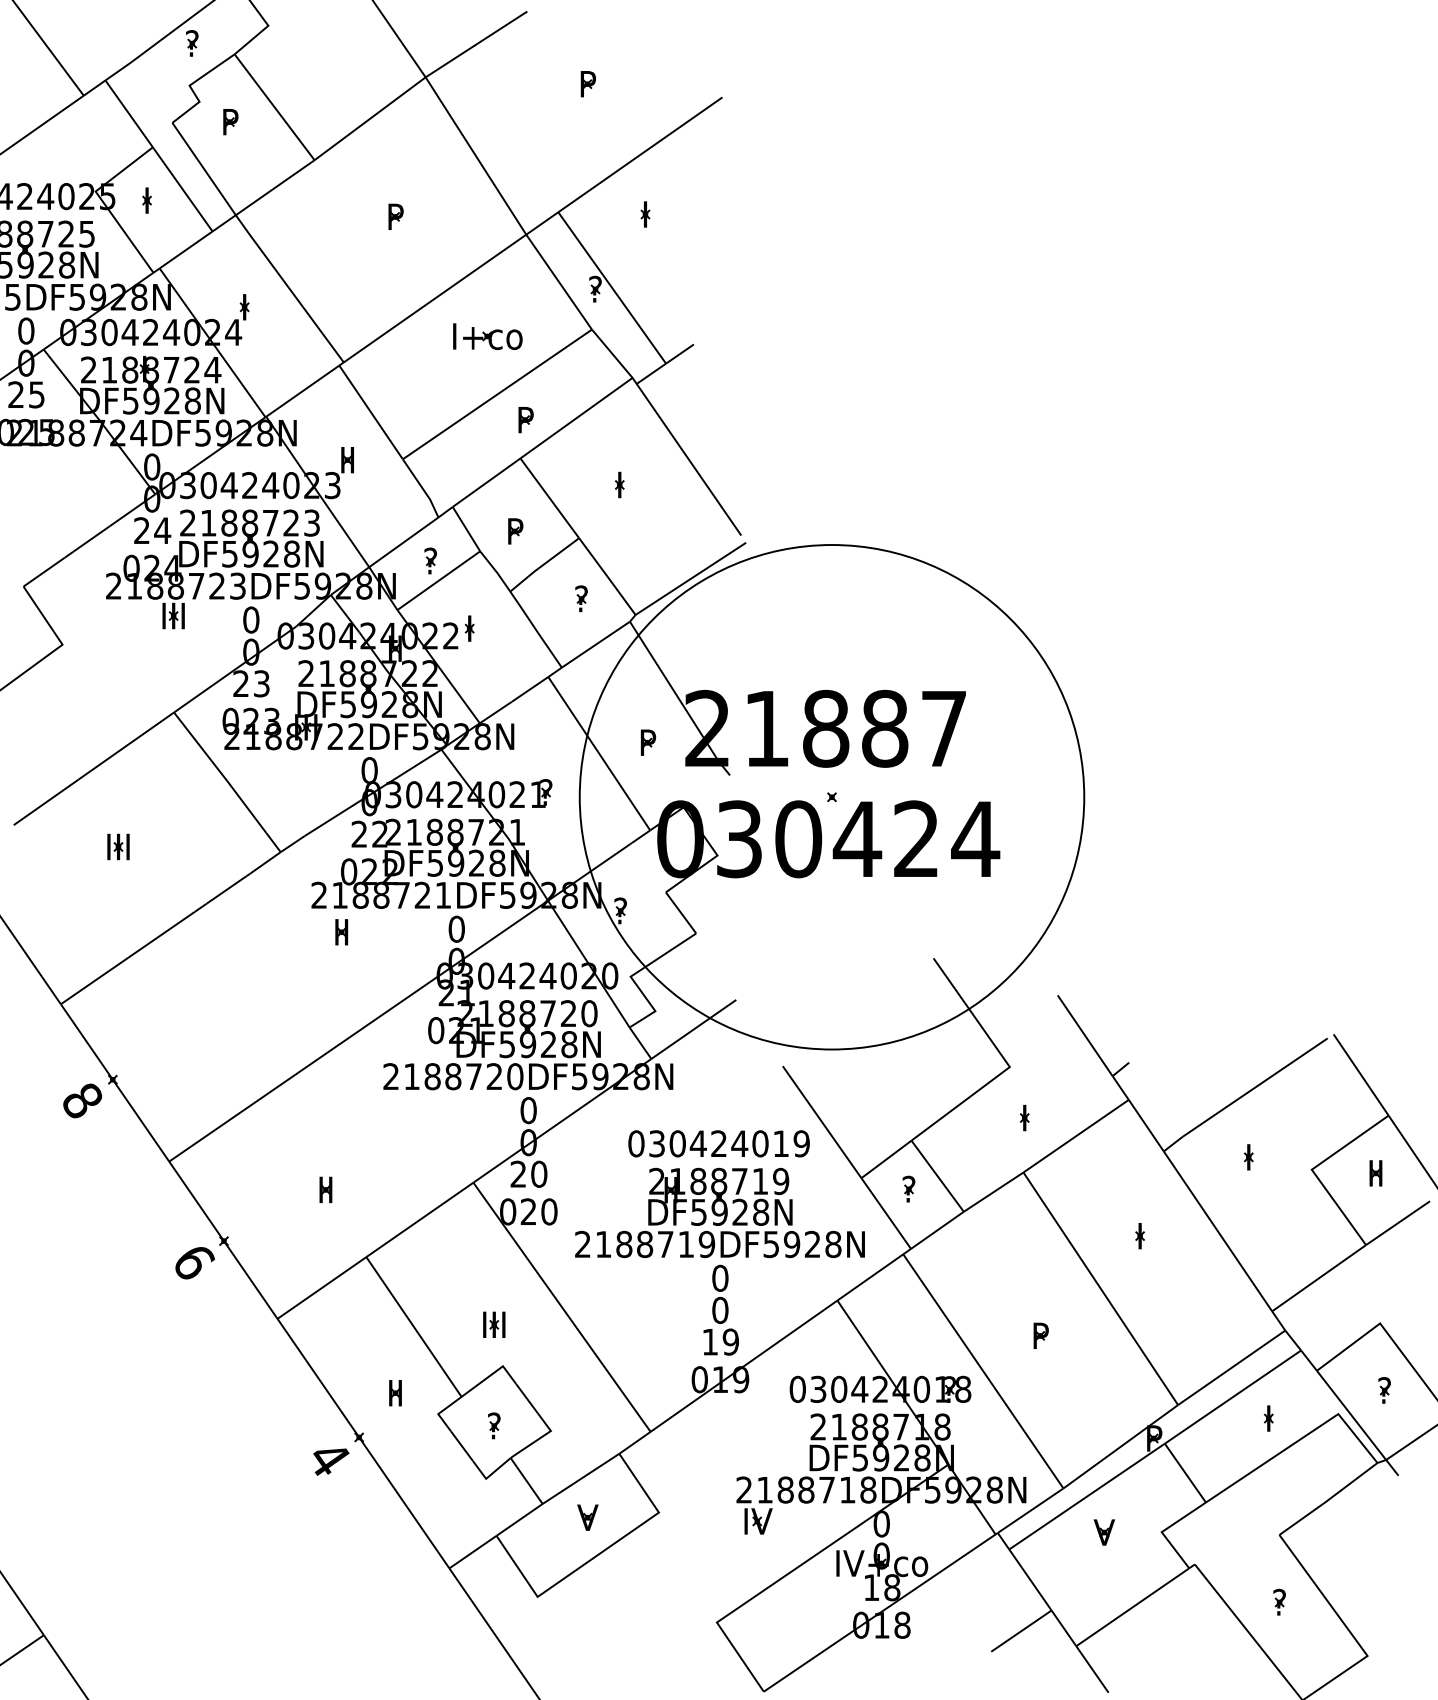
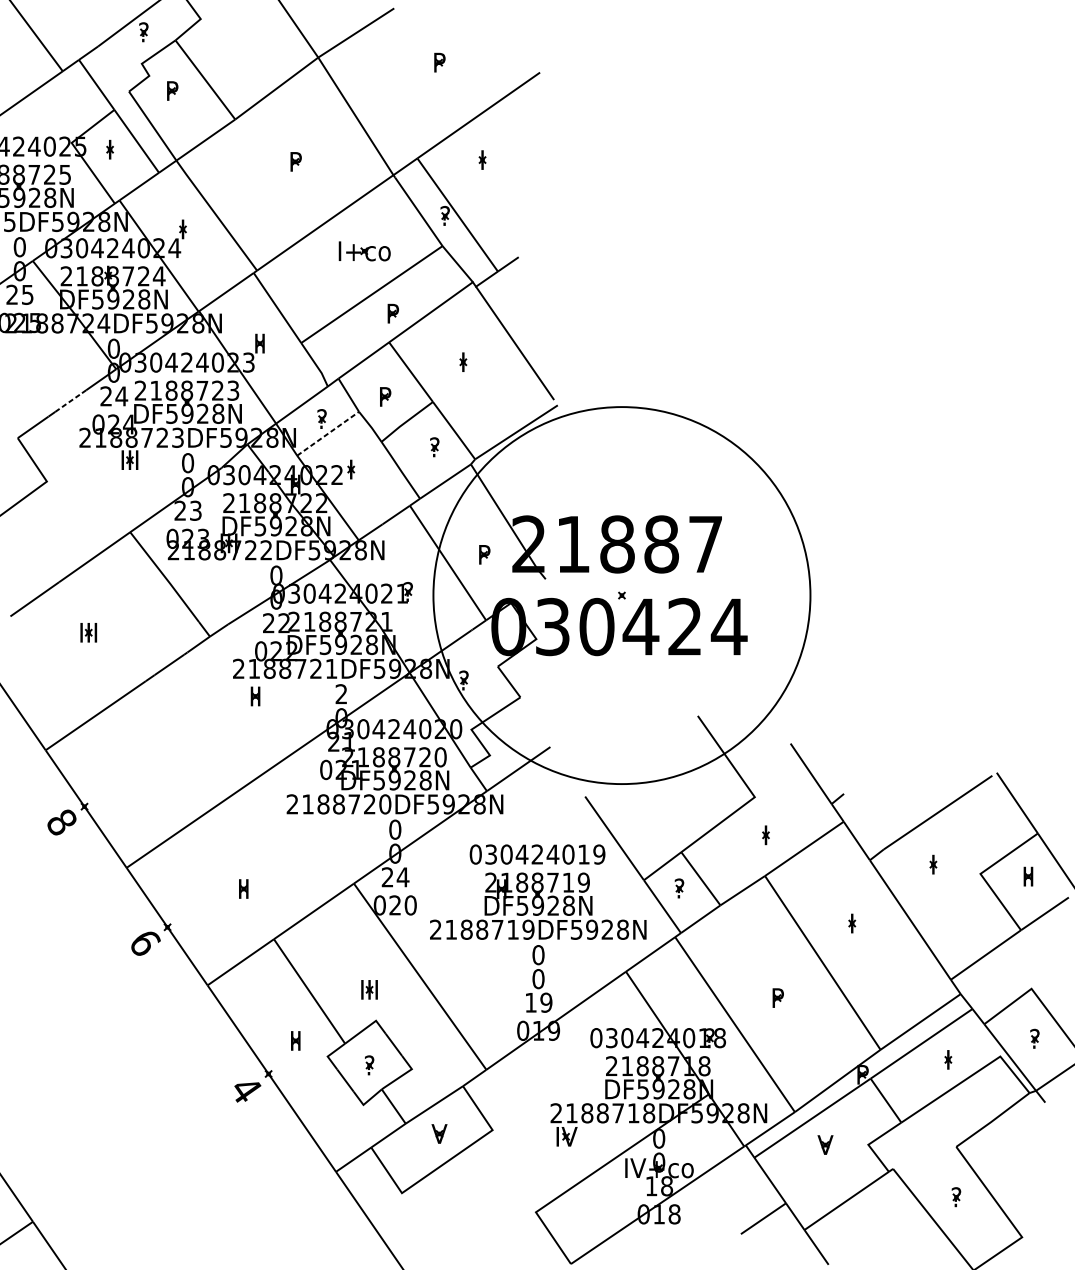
line: (91, 538) -> (68, 402), solid -> dashed
line: (438, 580) -> (327, 433), solid -> dashed
text: (456, 928) -> (341, 693), 0 -> 2
text: (538, 1173) -> (402, 876), 20 -> 24

